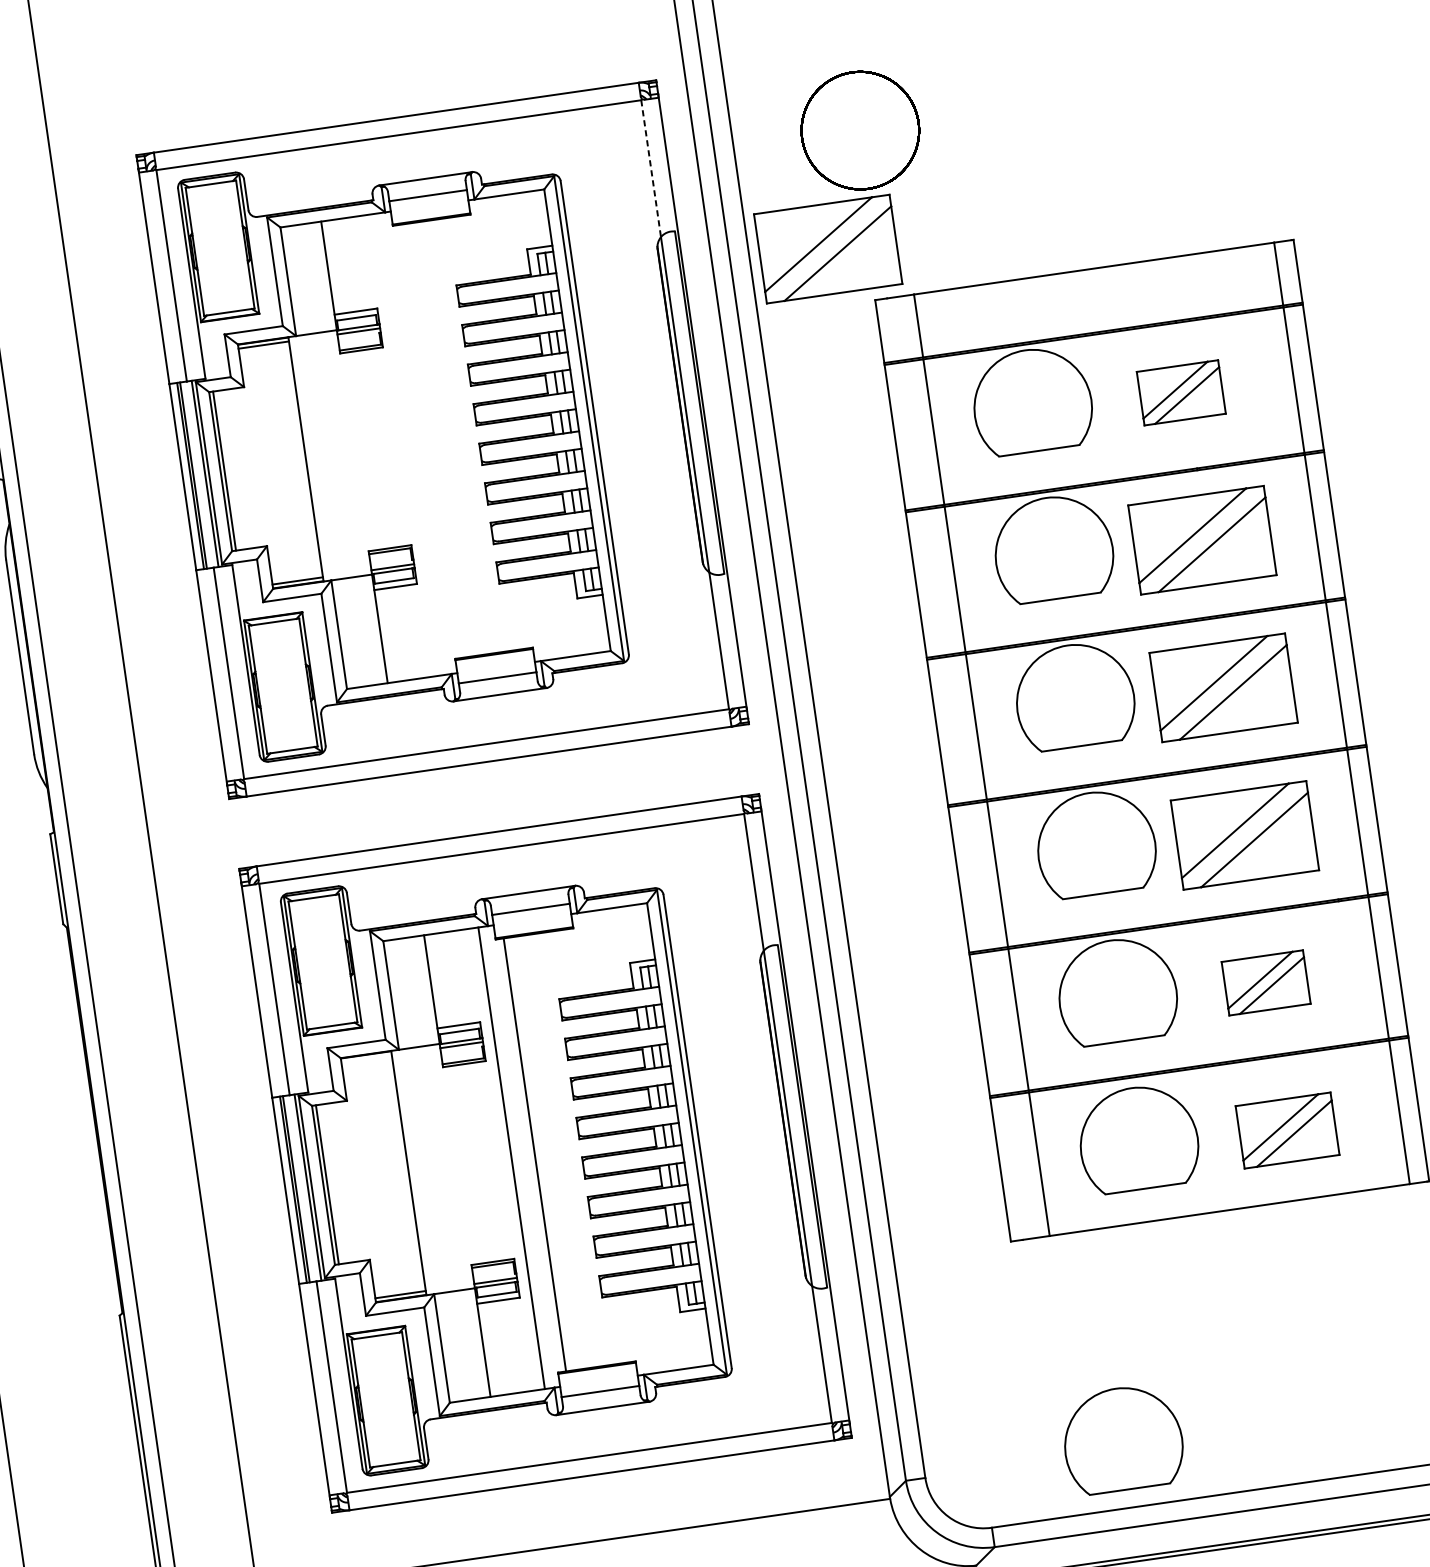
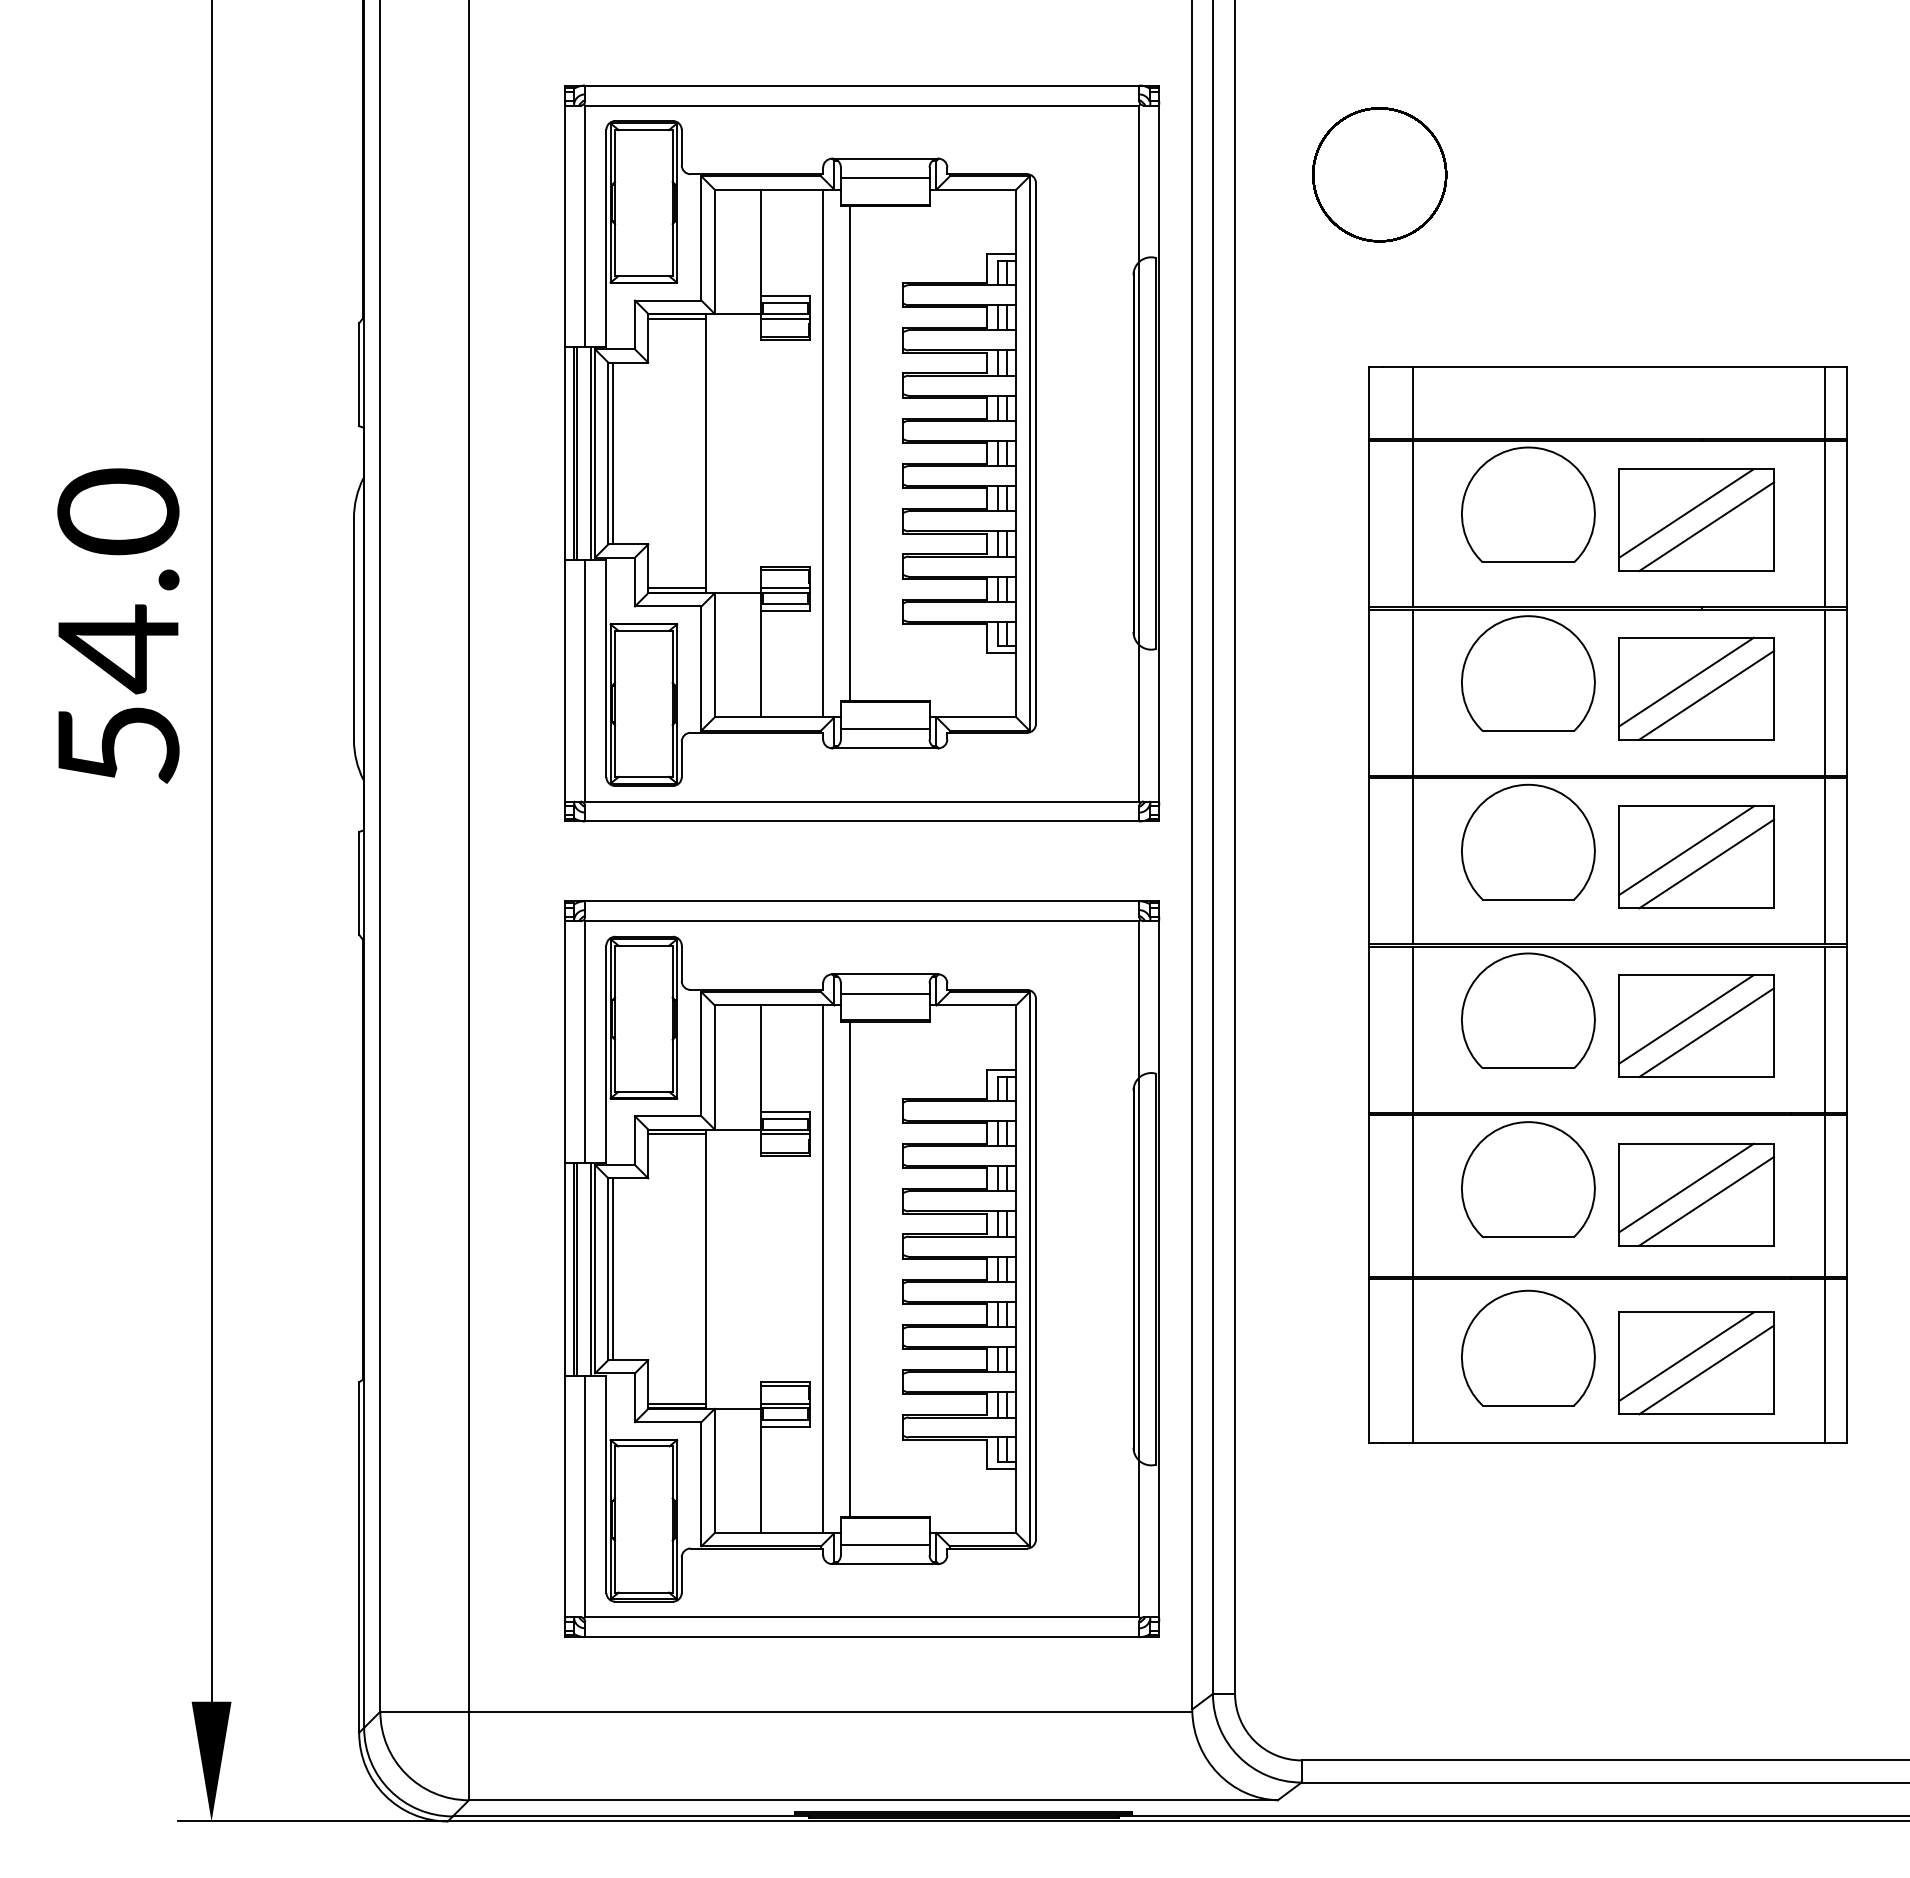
line: (651, 169) -> (1139, 184), dashed -> solid
part: (828, 249) -> (1324, 302), removed
part: (1181, 393) -> (1696, 520), size x1.67
line: (432, 441) -> (850, 453), added
line: (408, 444) -> (823, 453), added
part: (1266, 982) -> (1696, 1194), size x1.67
line: (366, 1058) -> (676, 1134), added
part: (1287, 1130) -> (1696, 1363), size x1.43
part: (1122, 1438) -> (1462, 1681), removed

